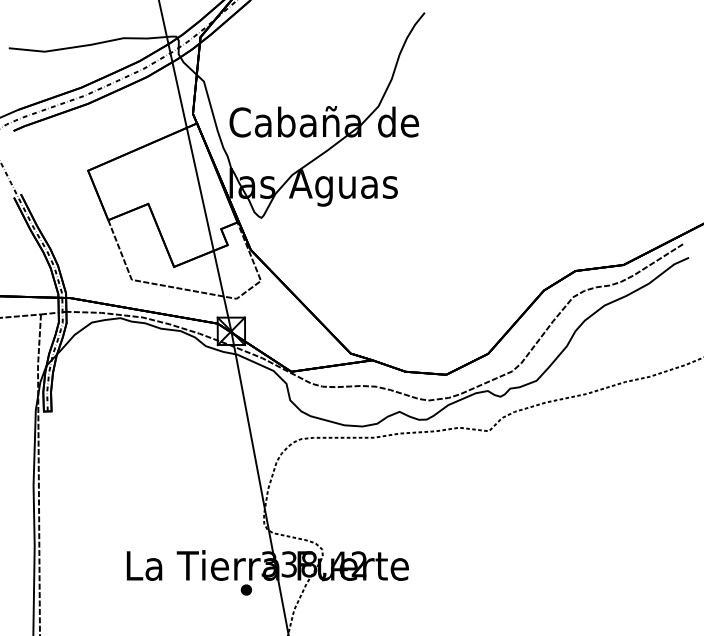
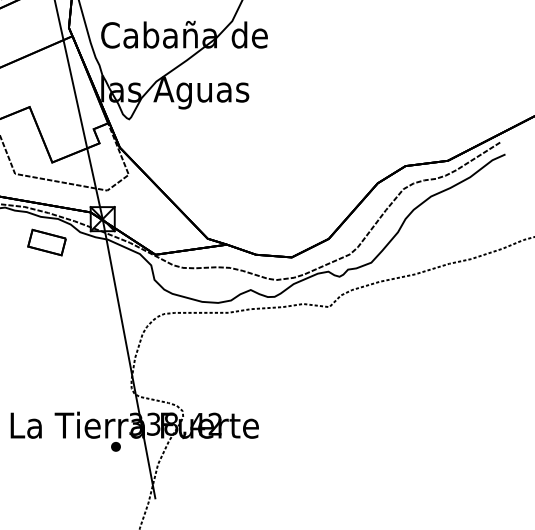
part: (167, 357) -> (46, 242), added

